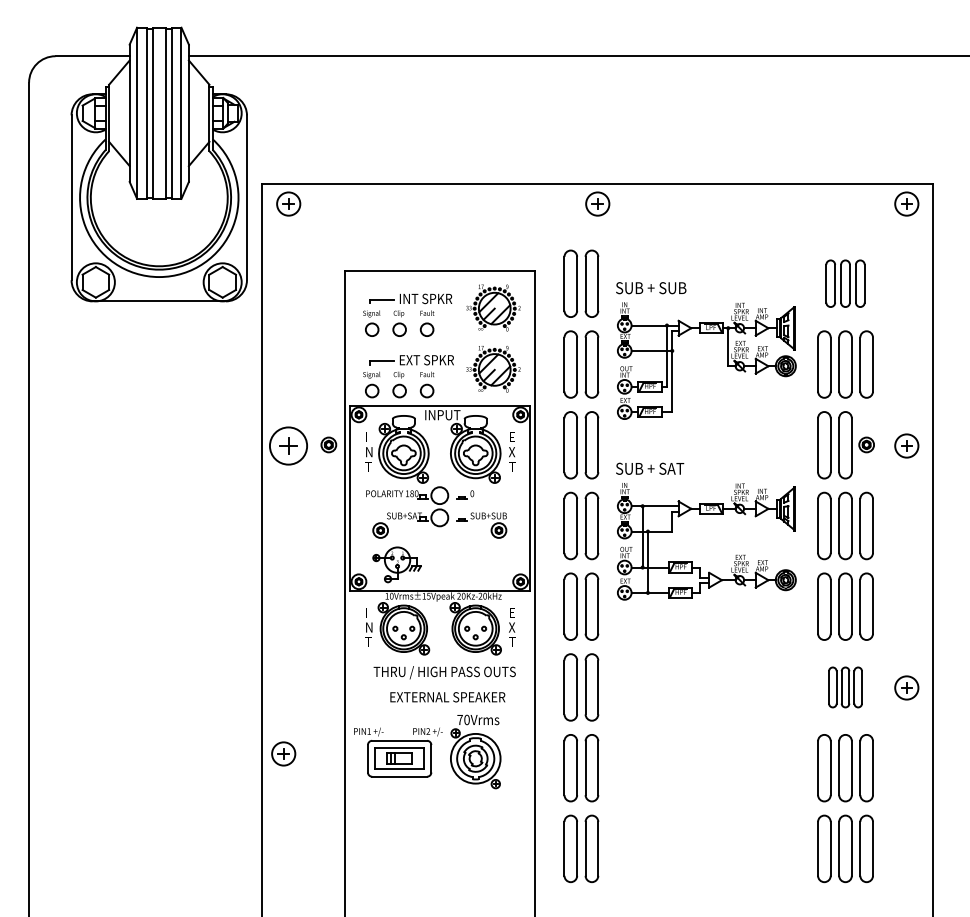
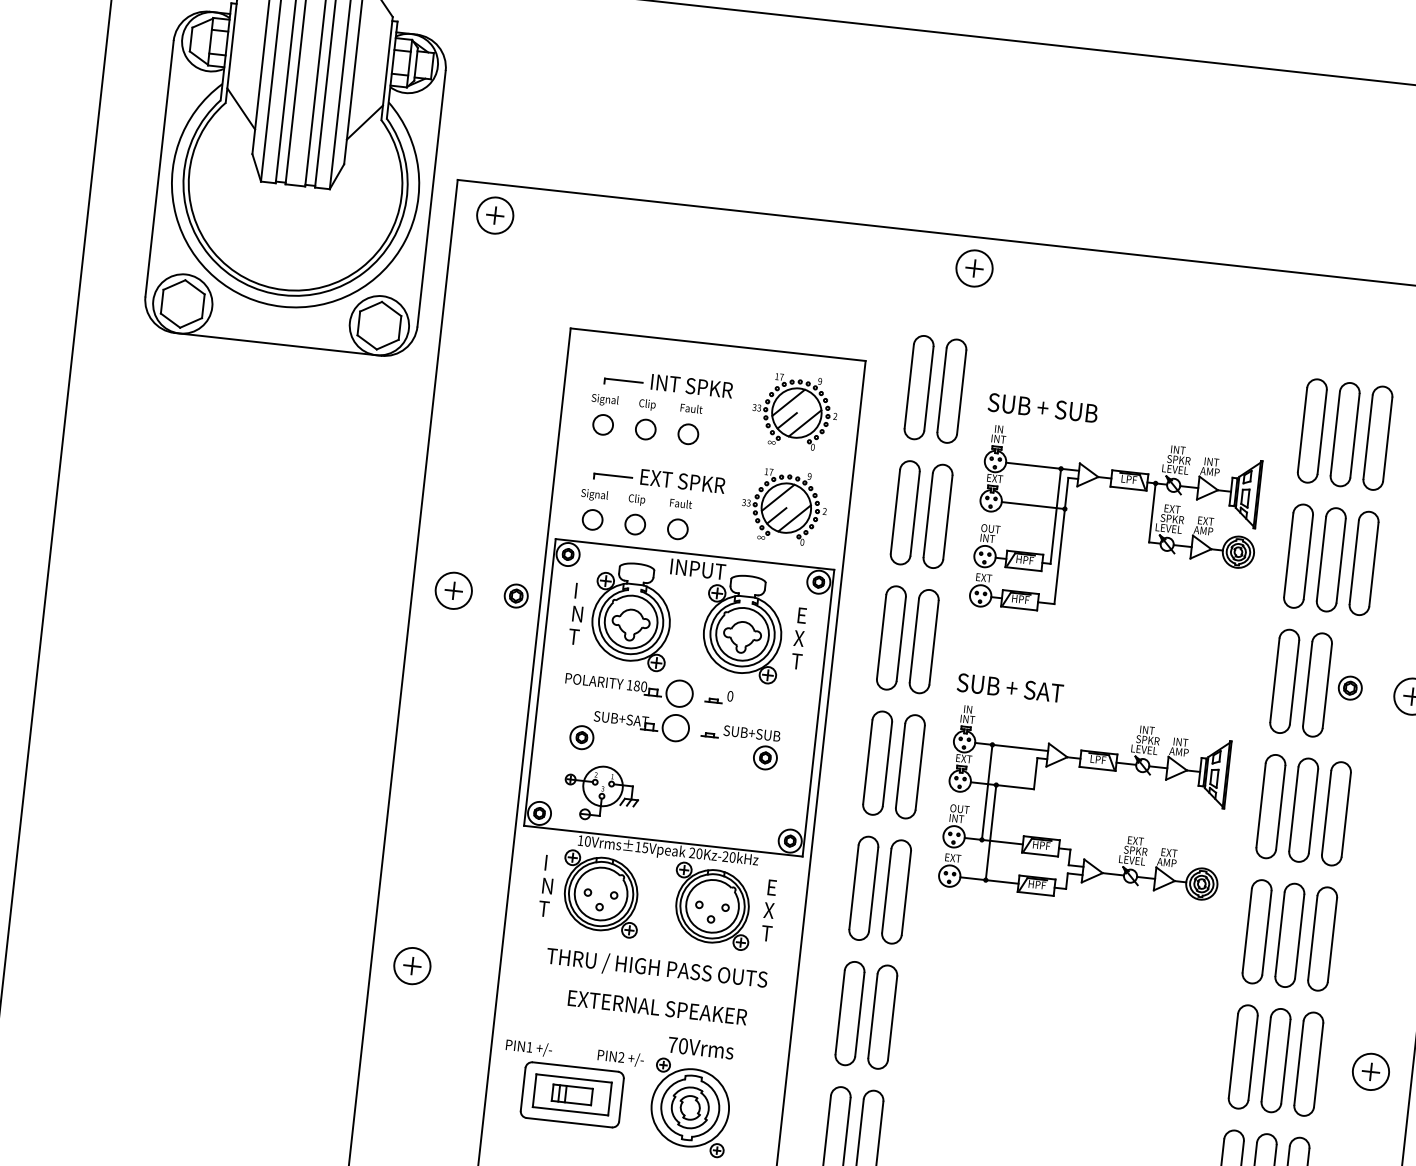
part: (845, 283) -> (1345, 434), size x1.43
part: (288, 445) -> (453, 589), size x0.62
part: (845, 687) -> (1275, 1060), size x1.67
part: (283, 753) -> (412, 965), moved

